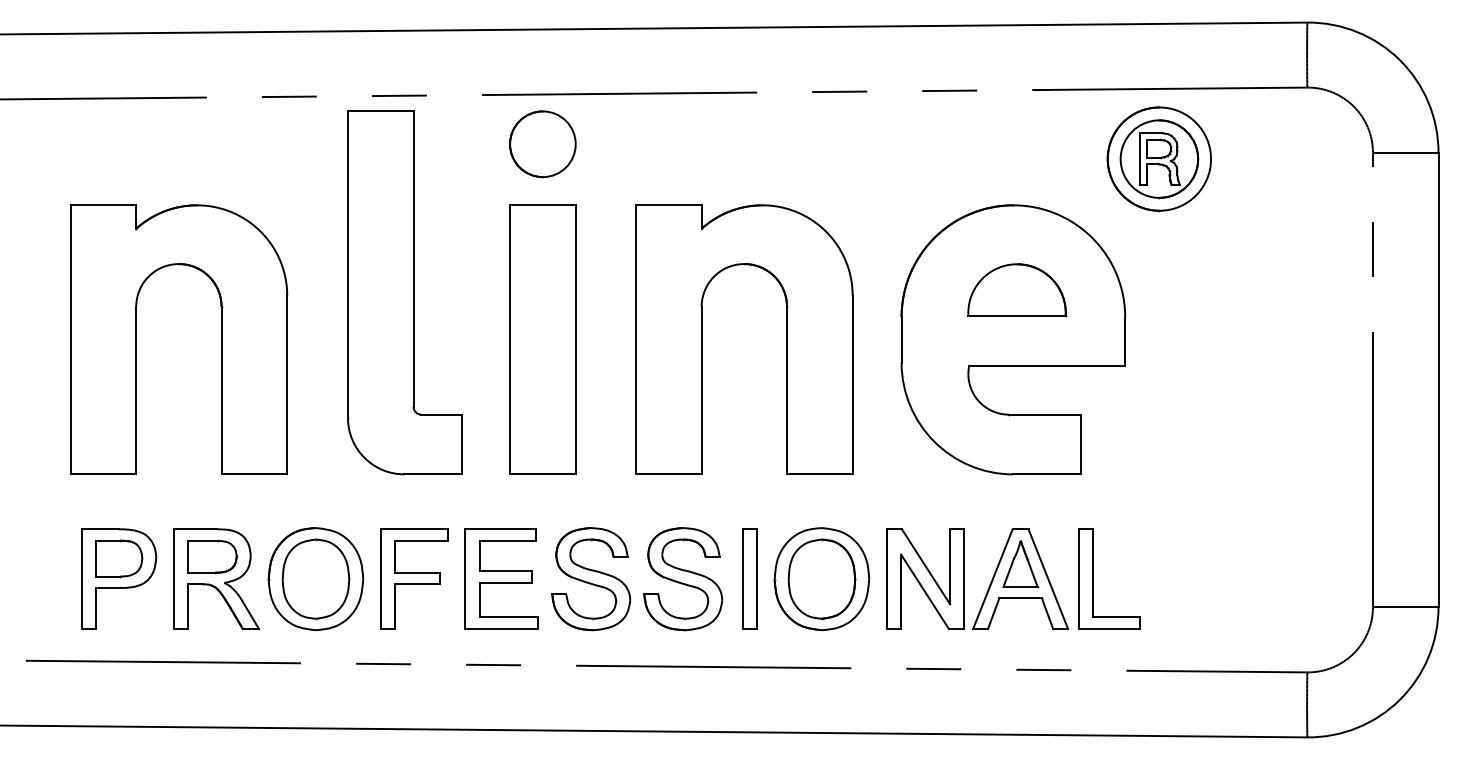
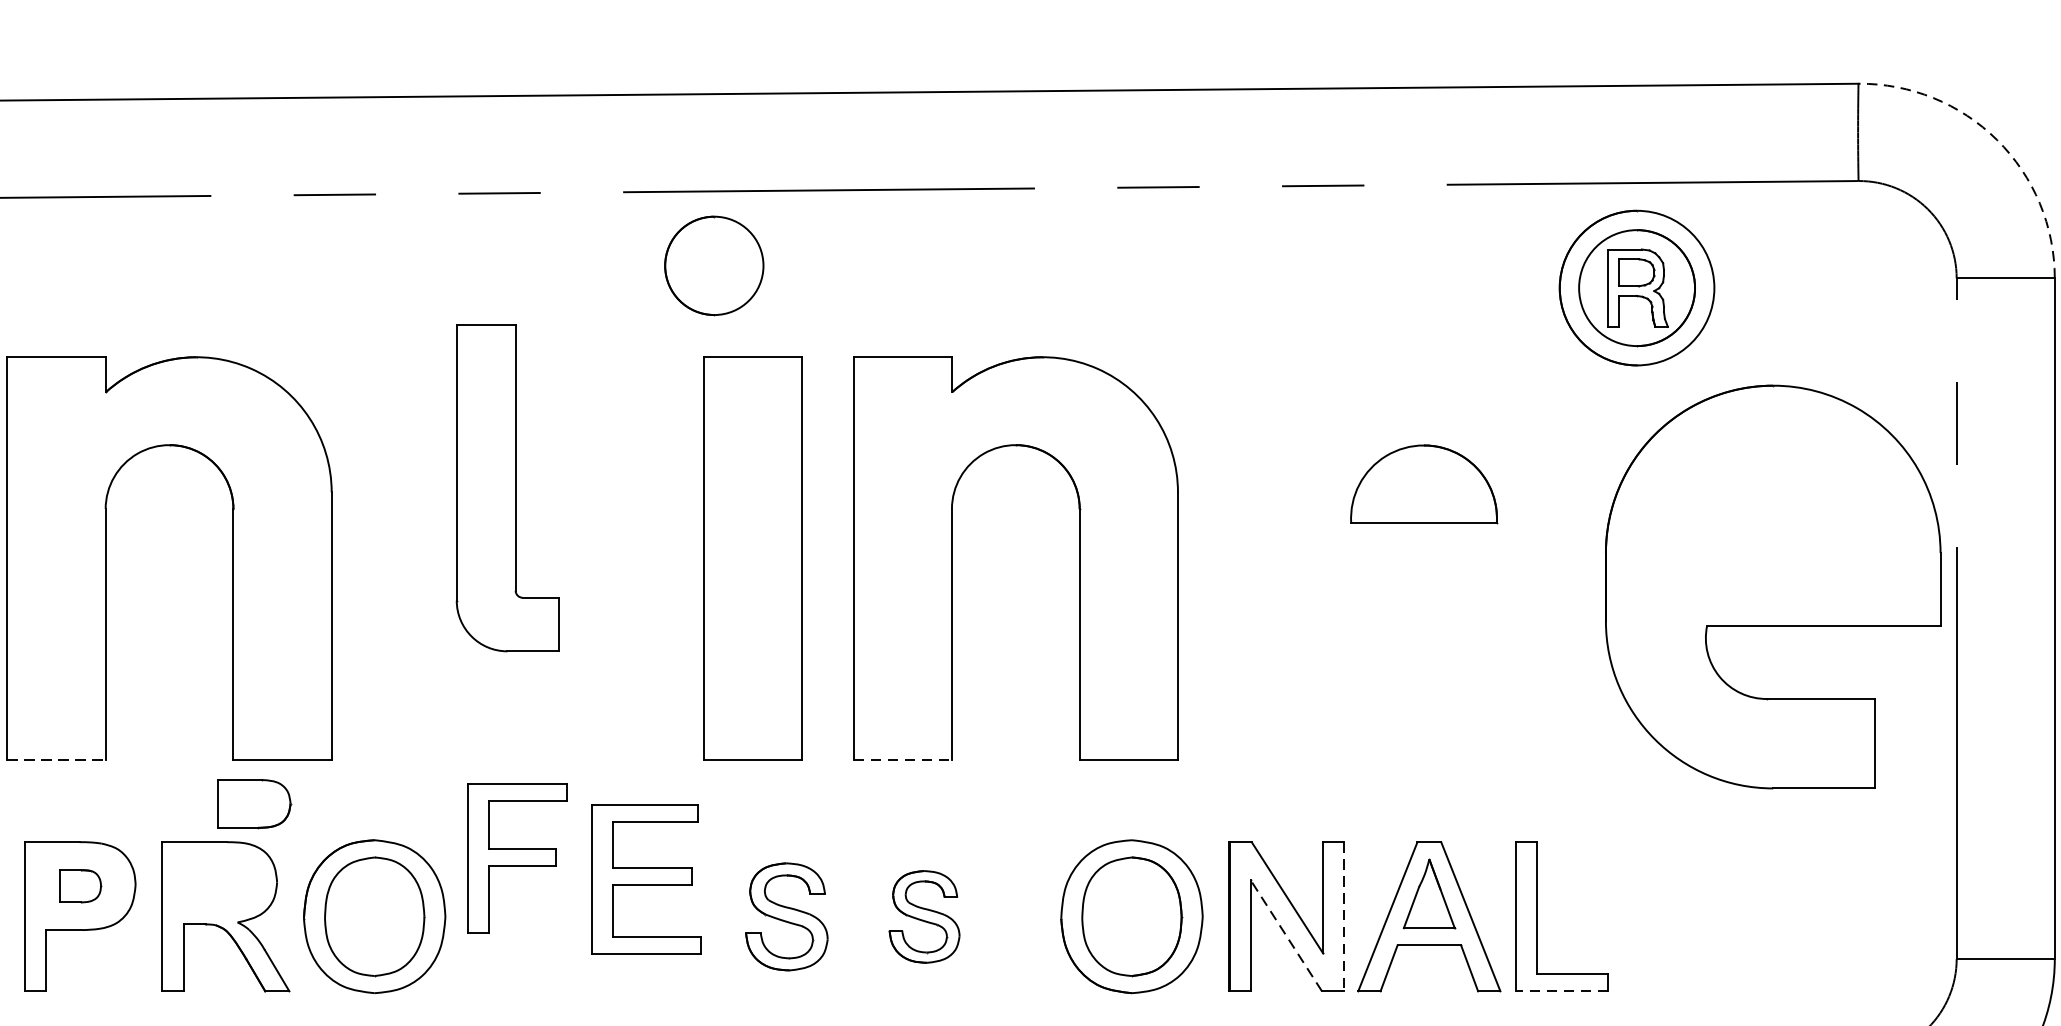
arc: (1400, 60) -> (1997, 140), solid -> dashed
part: (404, 292) -> (507, 487), size x0.6
part: (542, 339) -> (752, 558), moved
part: (1013, 339) -> (1773, 586), moved
line: (103, 474) -> (56, 760), solid -> dashed
line: (668, 474) -> (902, 760), solid -> dashed
part: (212, 556) -> (254, 803), moved
part: (119, 558) -> (80, 885), size x0.6
part: (414, 578) -> (517, 857), moved
part: (501, 578) -> (646, 878), moved
part: (749, 578) -> (1023, 915), removed
part: (591, 579) -> (787, 917), size x0.7
part: (683, 579) -> (924, 917), size x0.6
line: (963, 579) -> (1343, 917), solid -> dashed
line: (924, 591) -> (1285, 935), solid -> dashed
line: (1109, 628) -> (1562, 990), solid -> dashed

